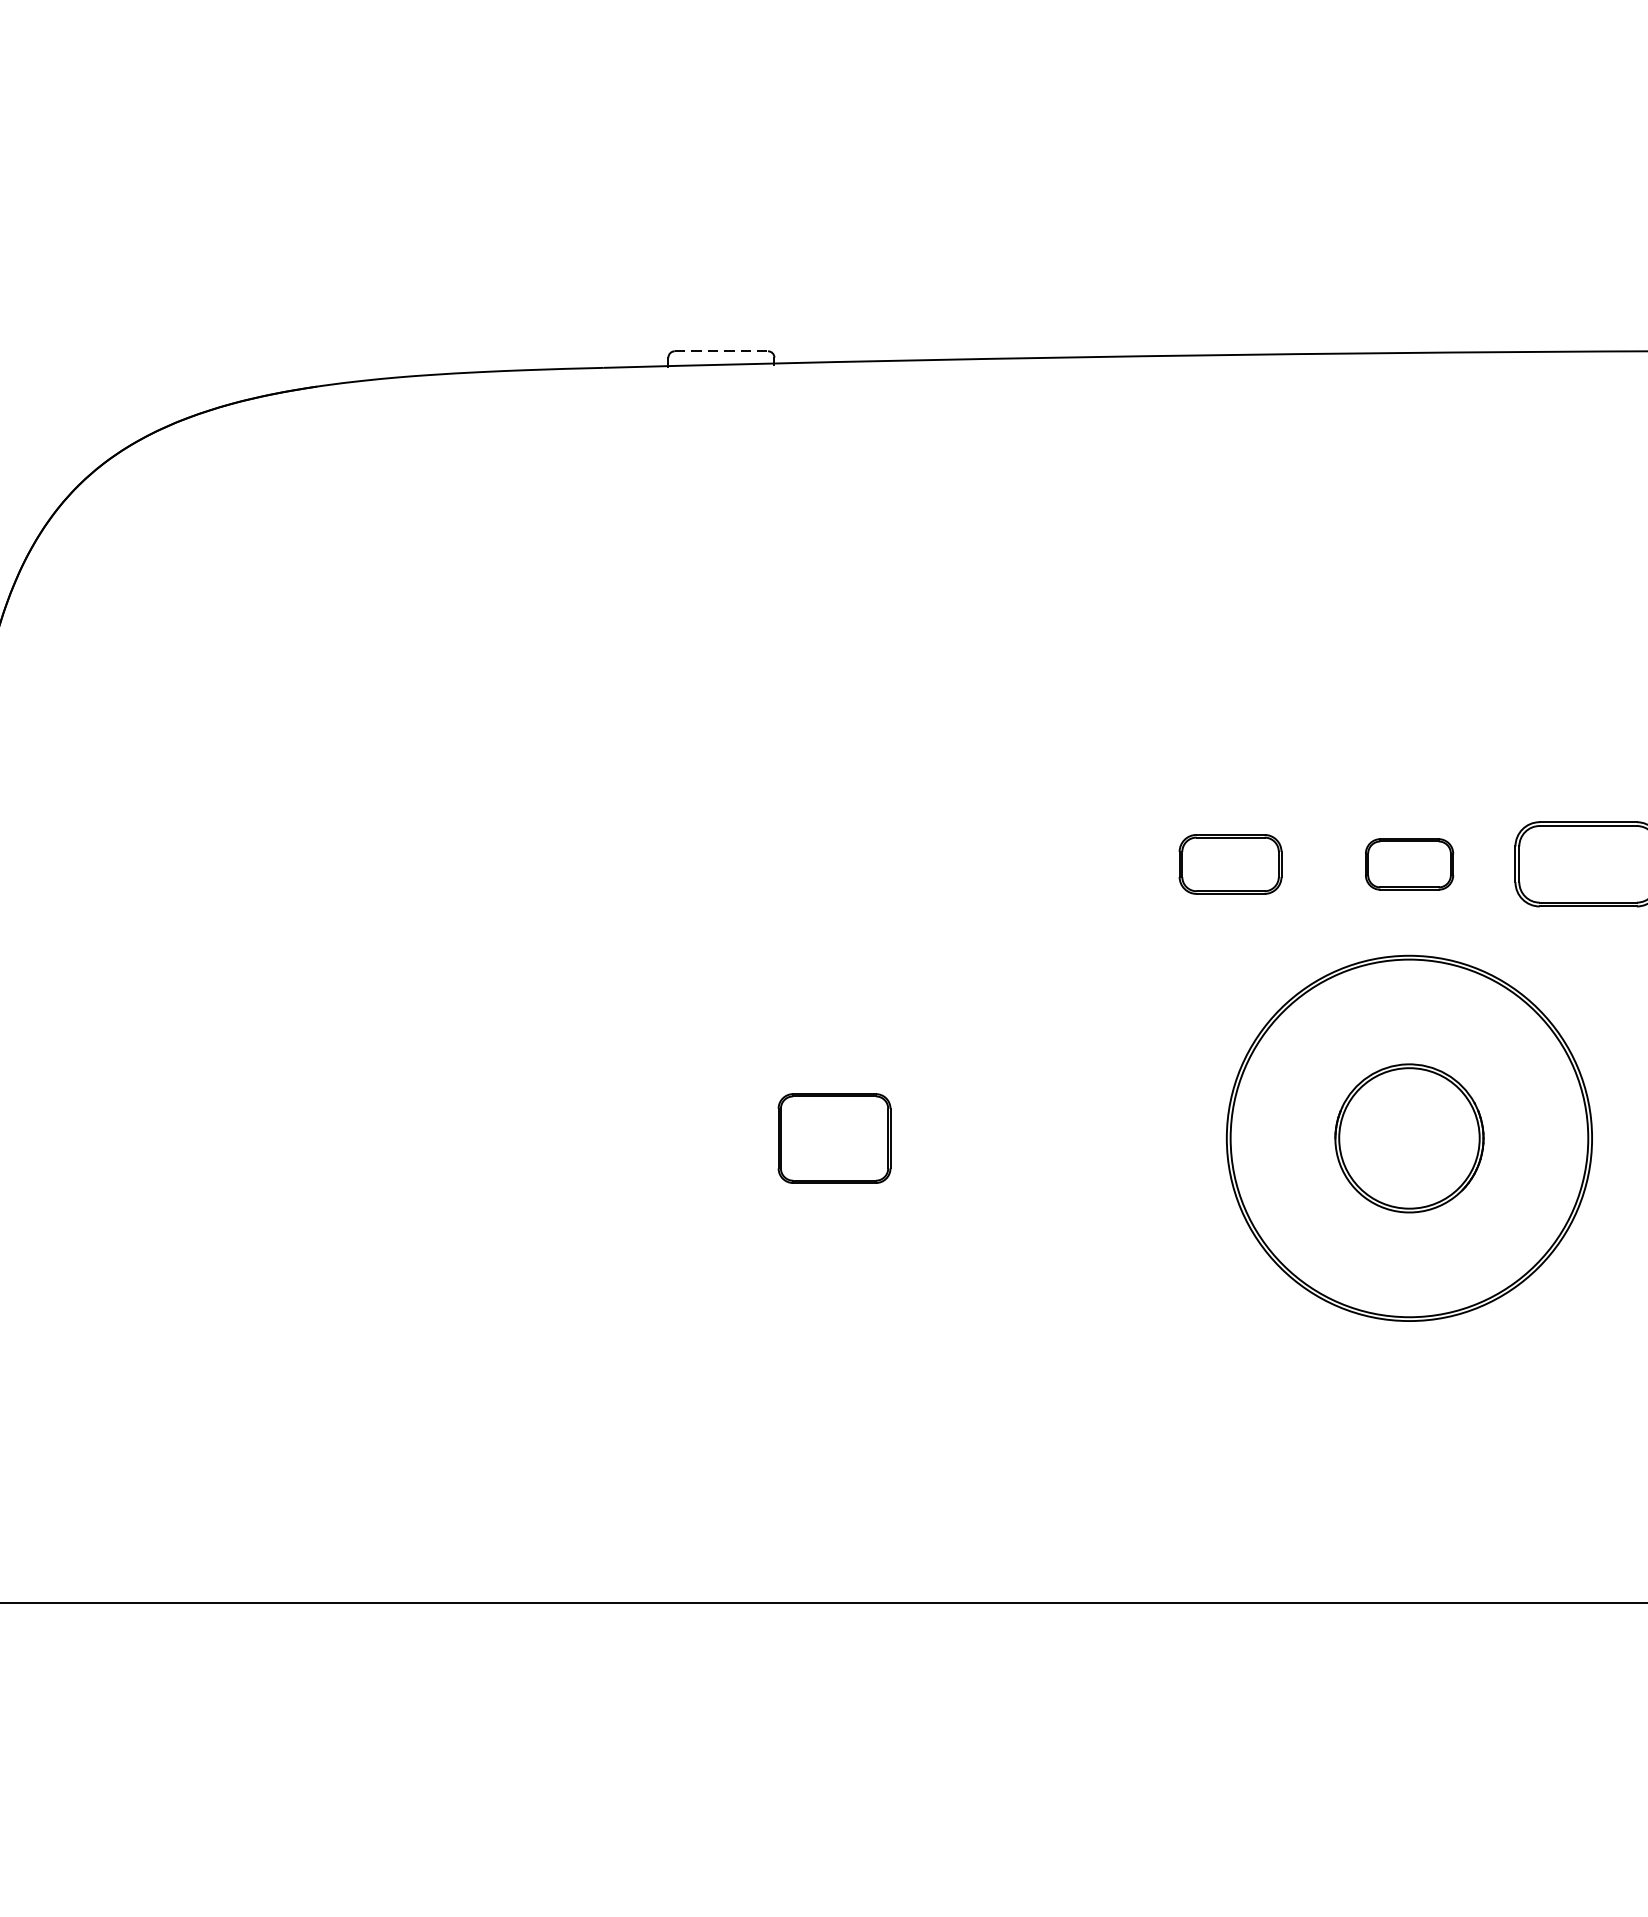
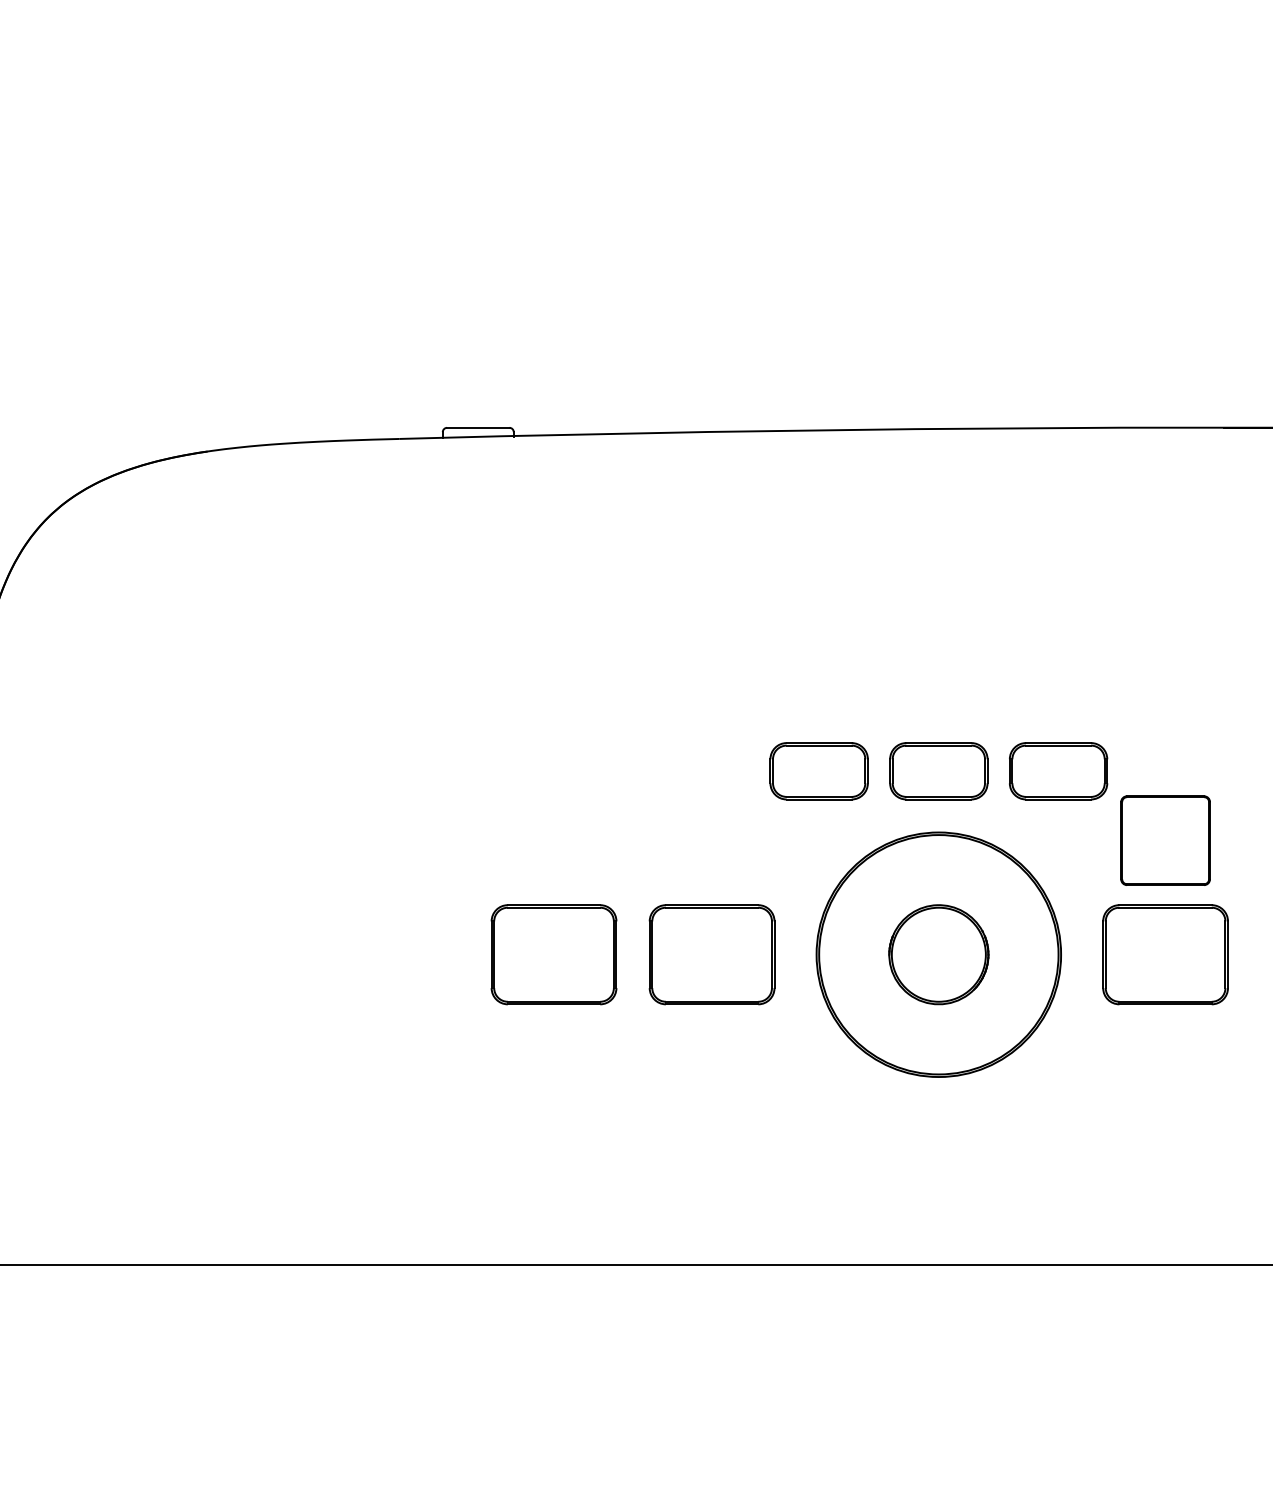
line: (721, 350) -> (478, 427), dashed -> solid
part: (1229, 864) -> (818, 771), size x1.43
part: (1408, 864) -> (938, 771), size x1.67
part: (833, 1138) -> (553, 954), size x1.67
part: (1069, 1138) -> (711, 954), added

